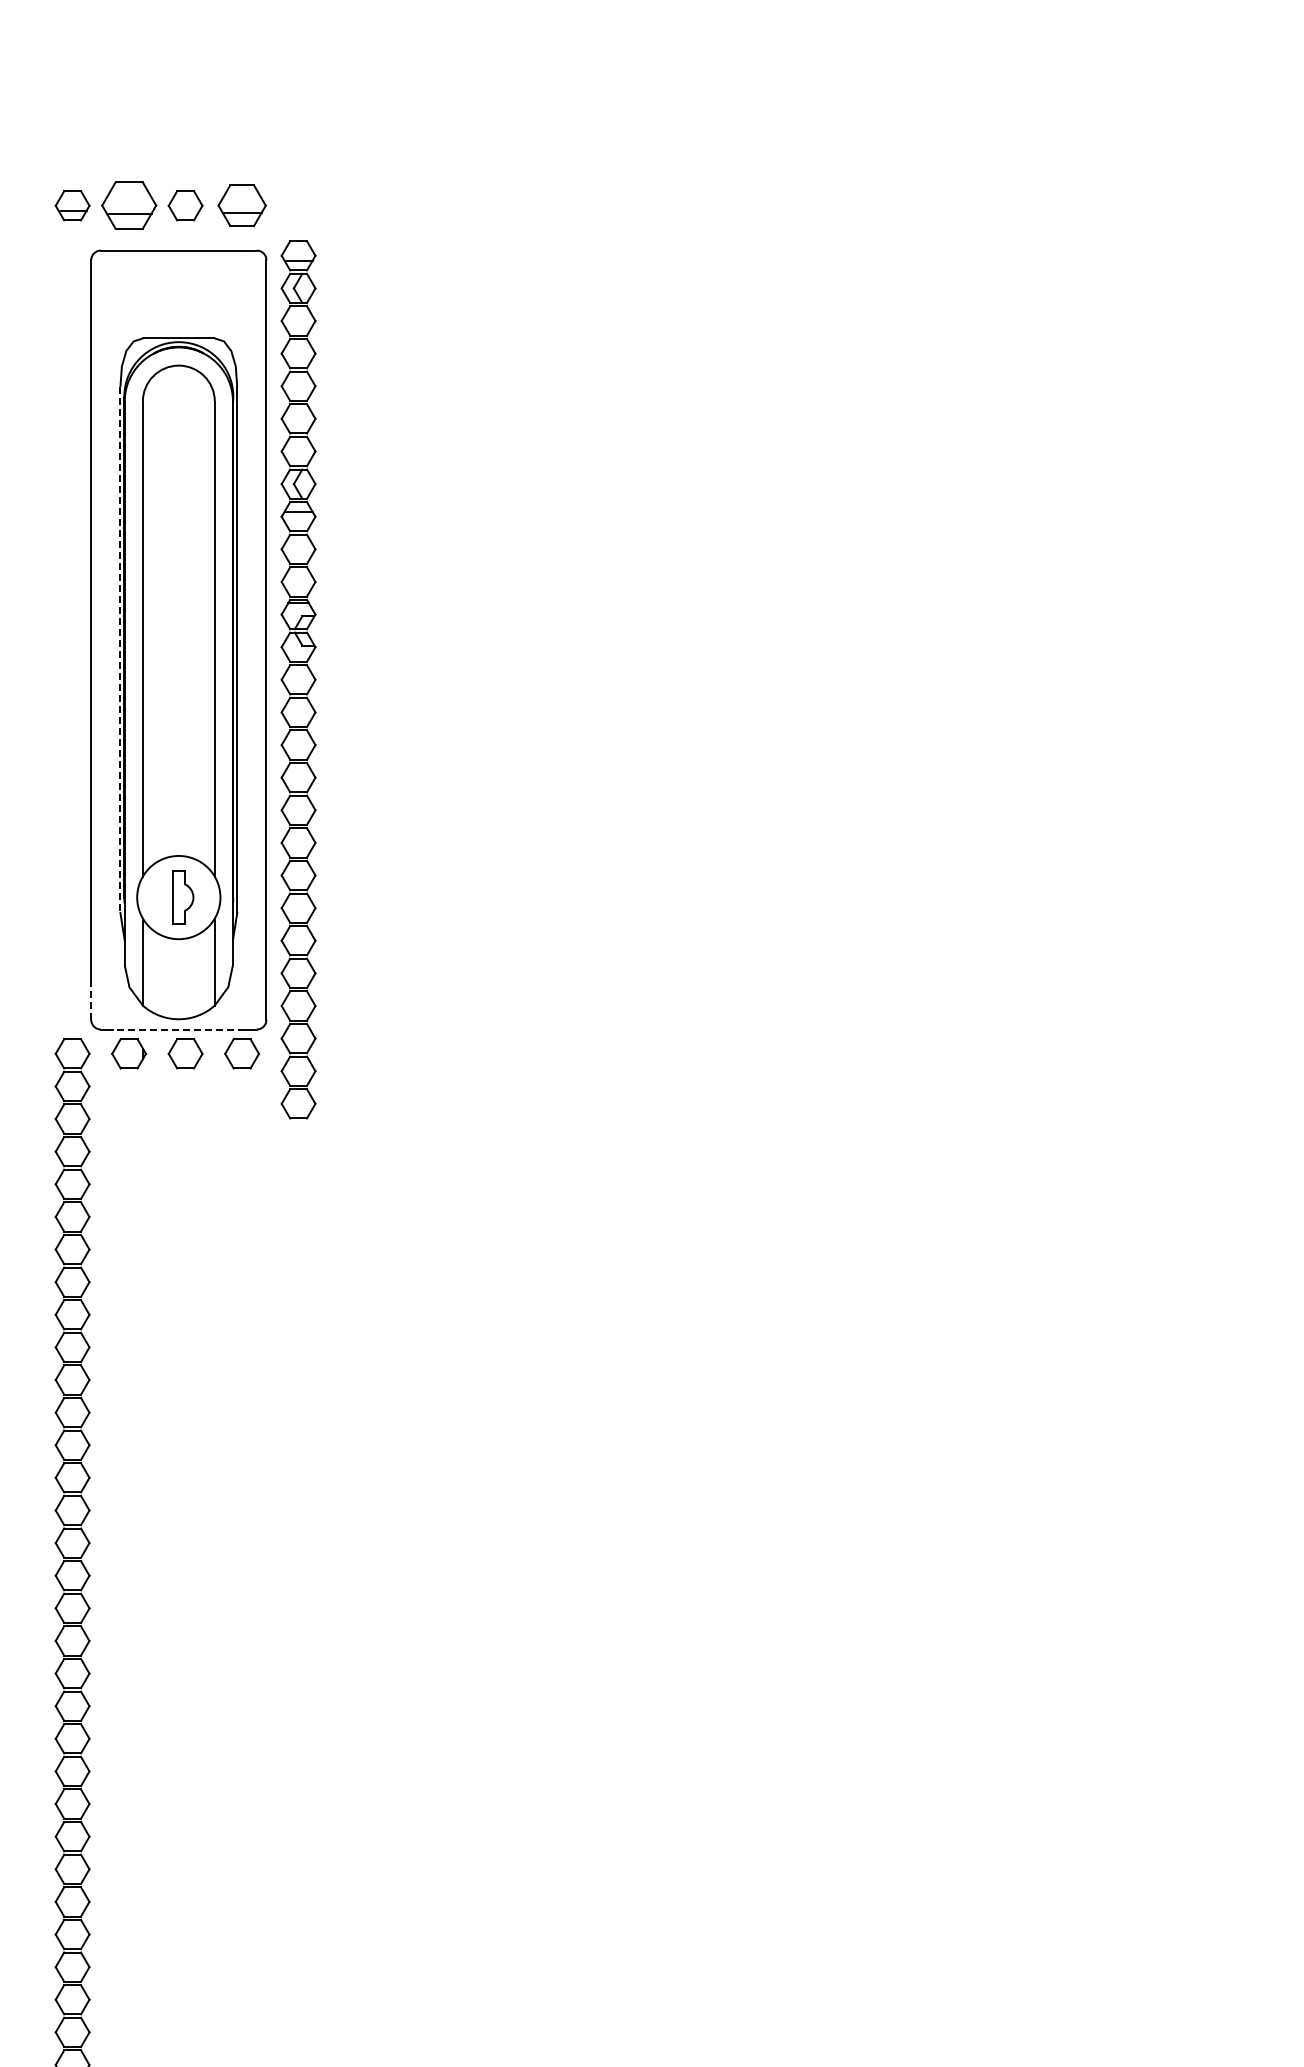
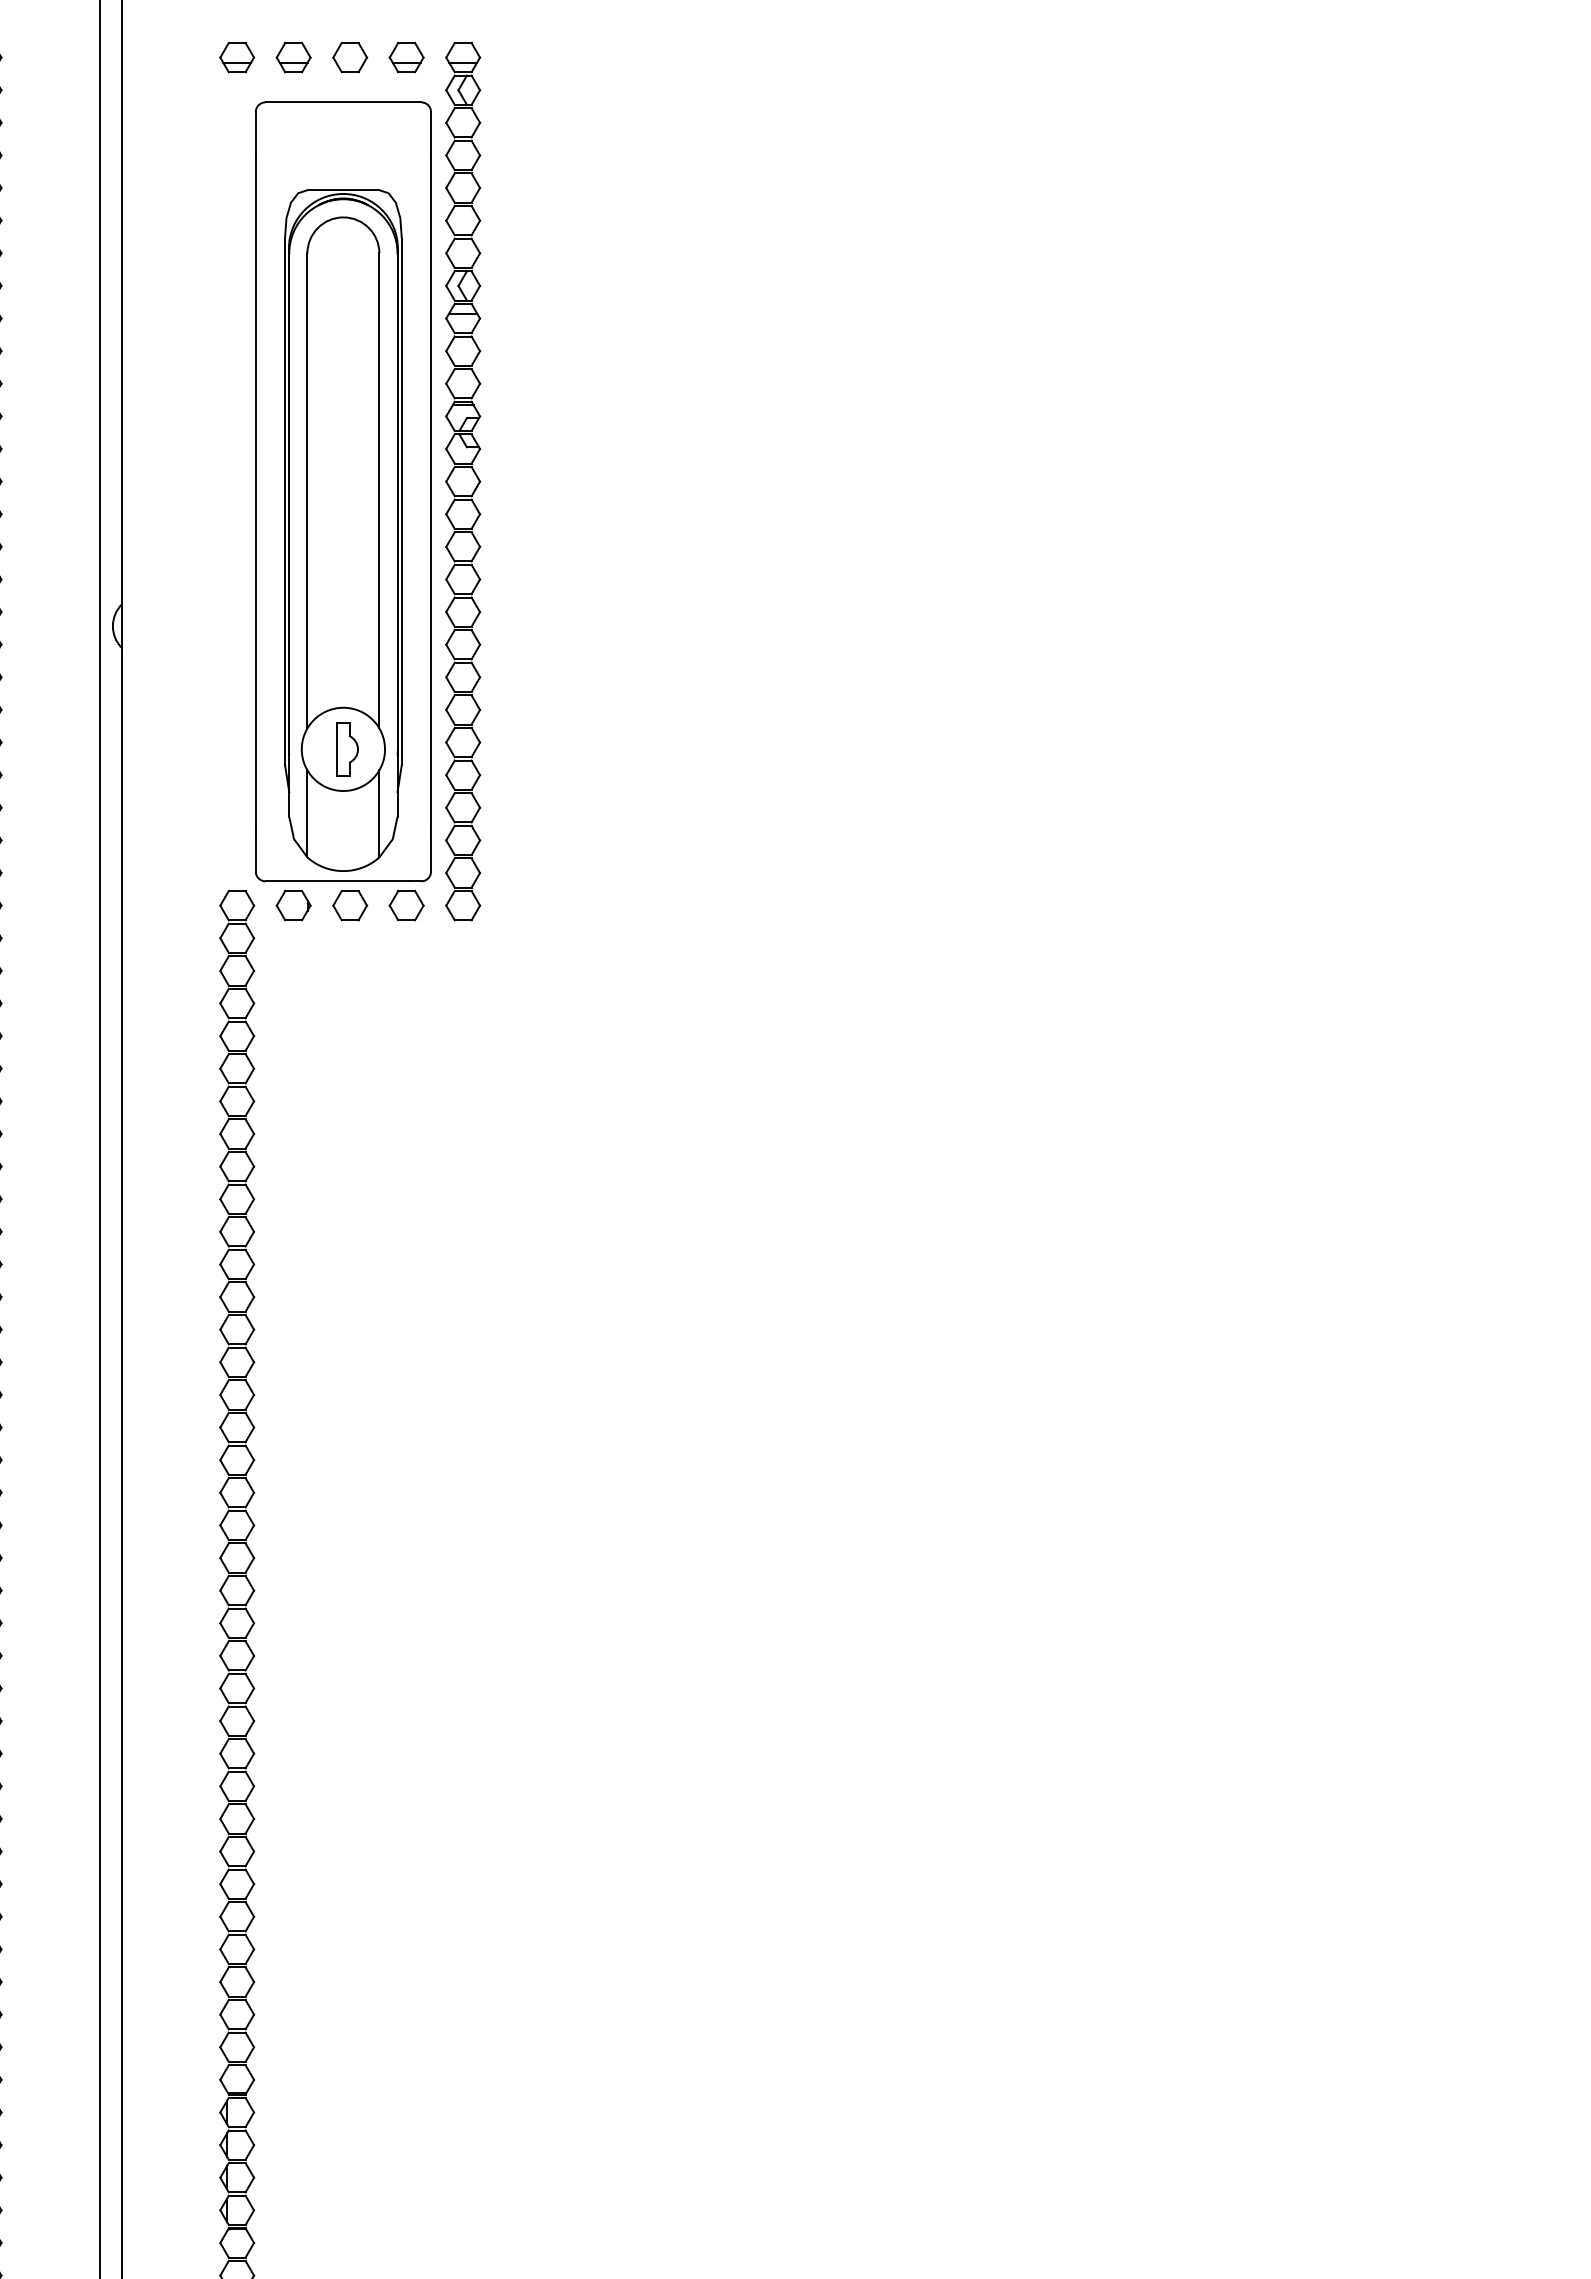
part: (128, 205) -> (293, 57), size x0.62
part: (241, 205) -> (406, 57), size x0.71
line: (119, 650) -> (284, 502), dashed -> solid
part: (298, 679) -> (463, 481), moved
line: (90, 999) -> (255, 851), dashed -> solid
line: (177, 1029) -> (342, 881), dashed -> solid

